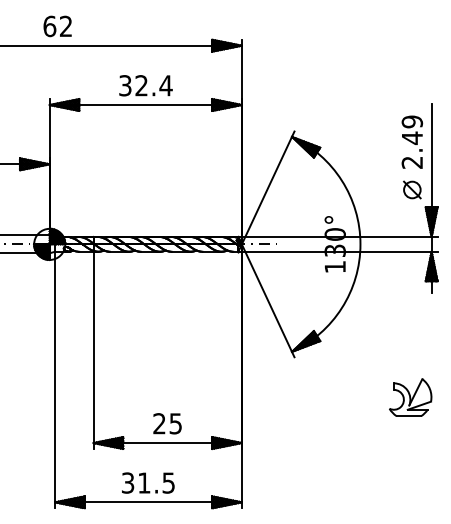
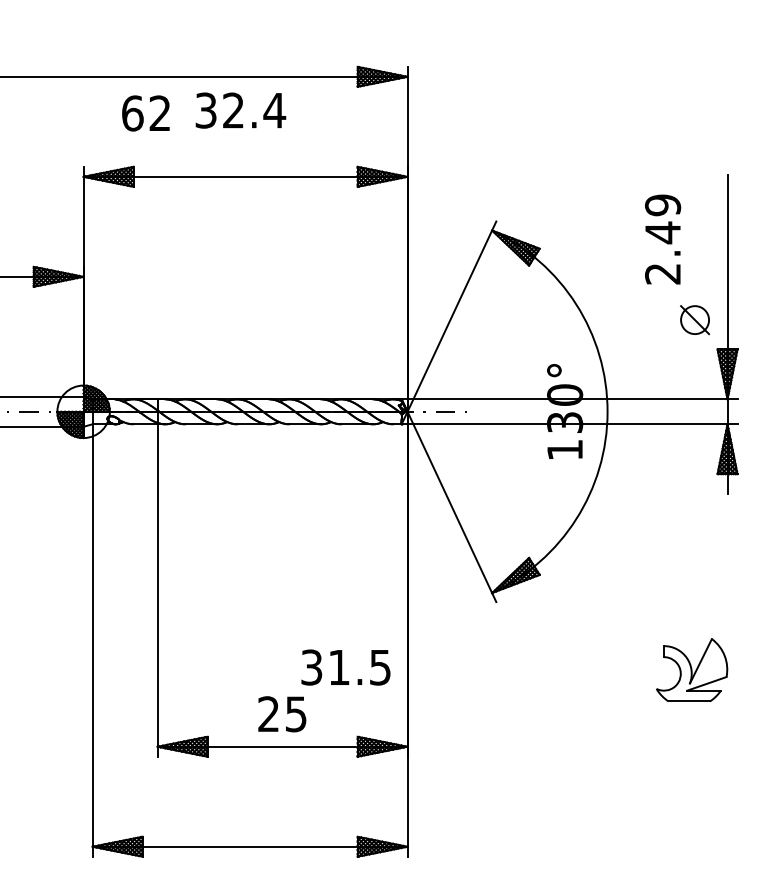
text: (57, 26) -> (145, 113), moved
text: (145, 85) -> (240, 110), moved
text: (412, 141) -> (663, 238), moved
text: (148, 482) -> (346, 666), moved

